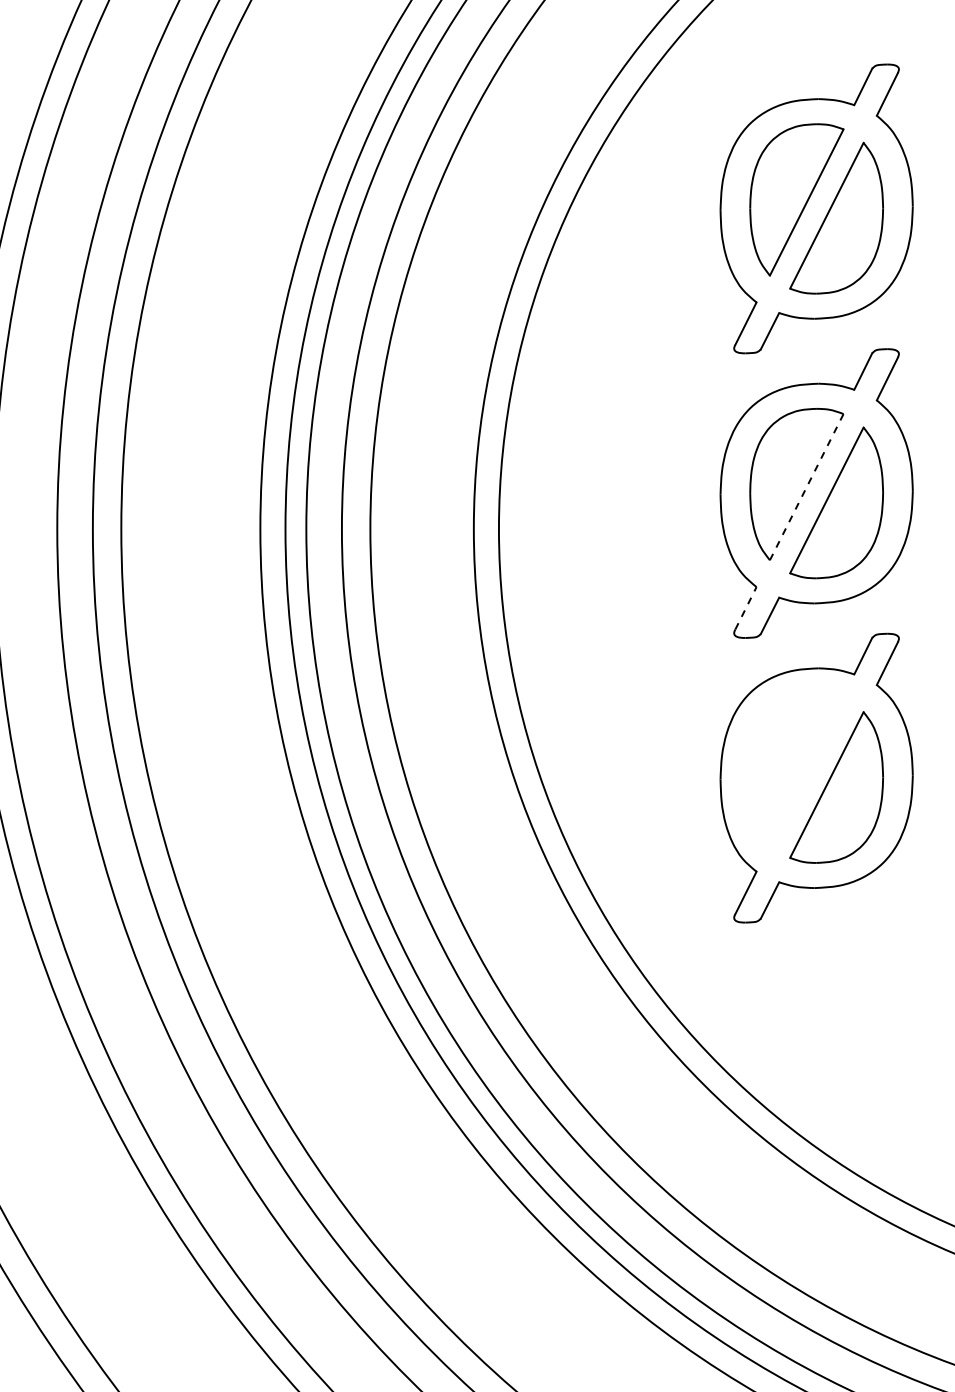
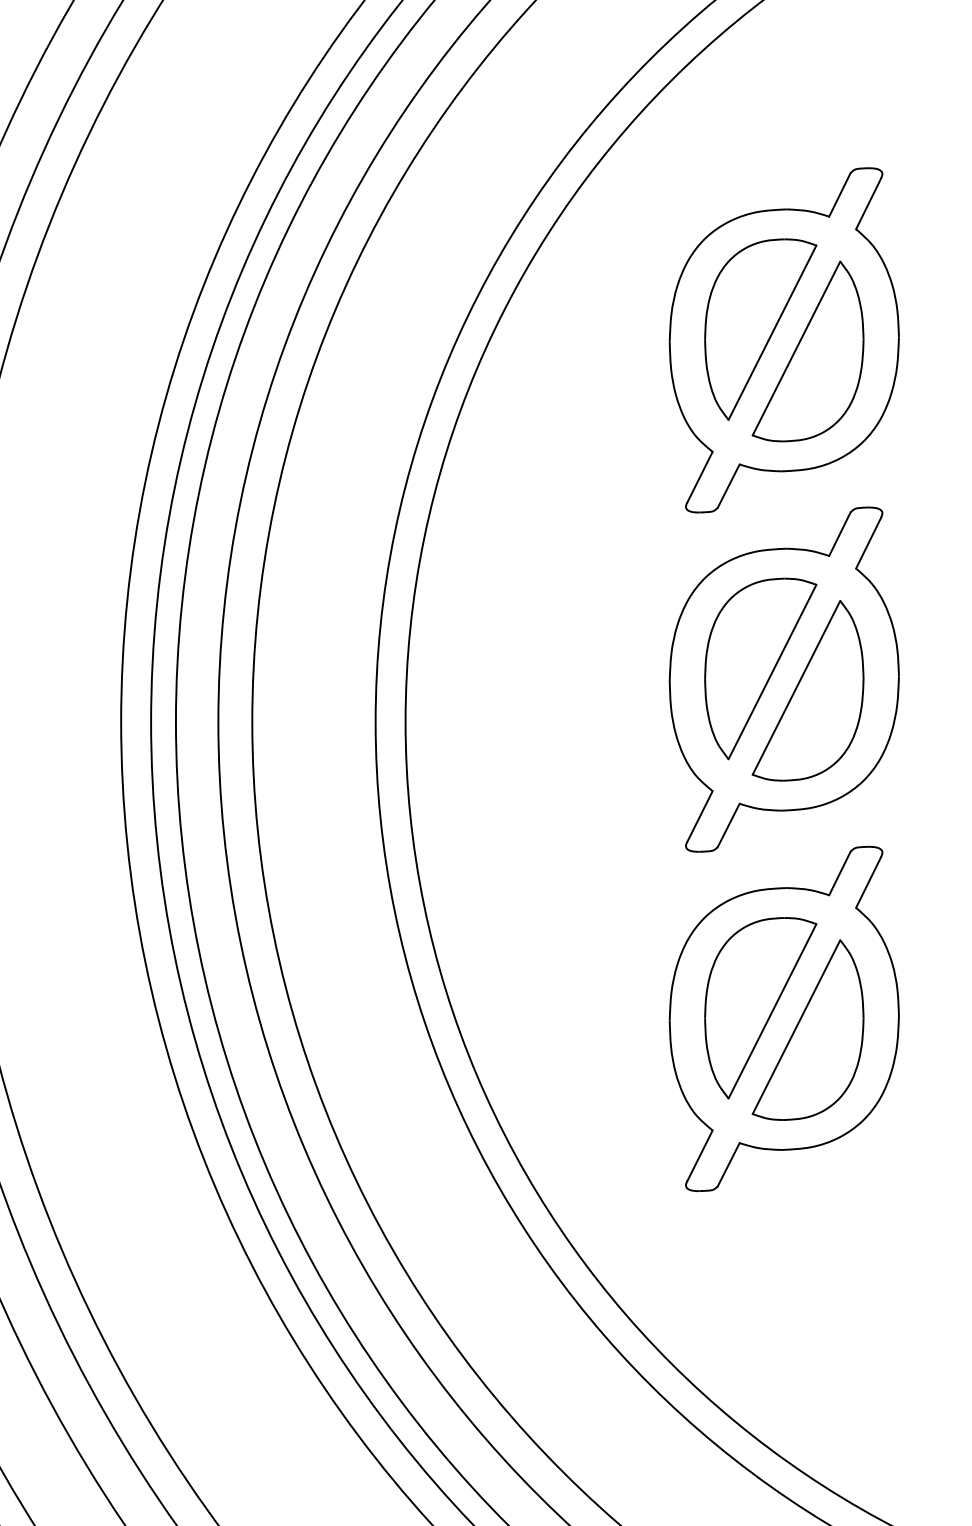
line: (806, 487) -> (772, 672), dashed -> solid
line: (745, 608) -> (699, 816), dashed -> solid
part: (796, 768) -> (760, 1007), added

